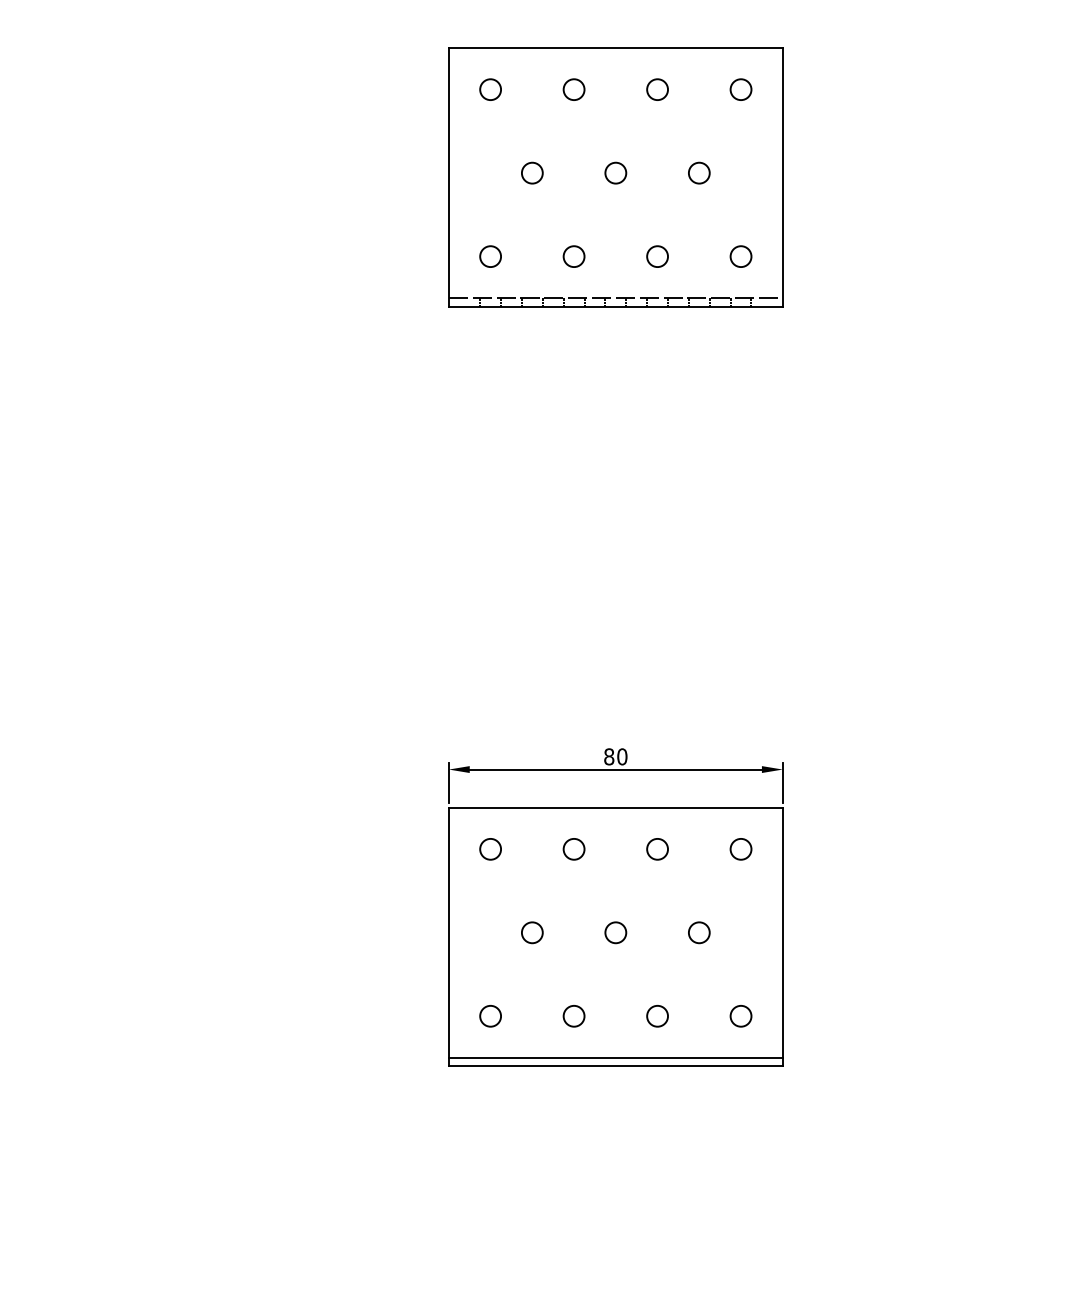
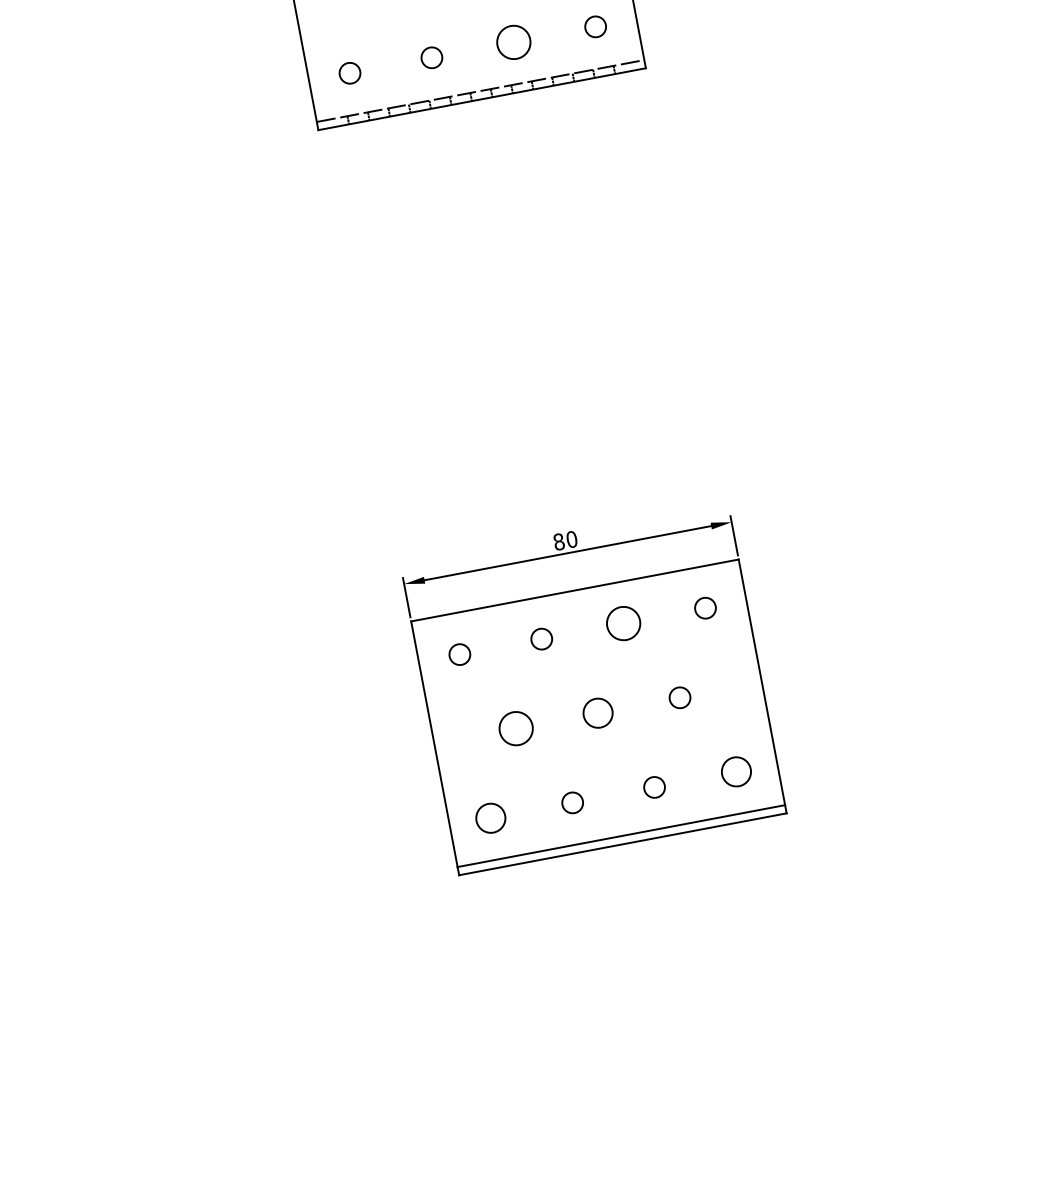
circle: (657, 256) -> (513, 42), size x1.6
circle: (657, 849) -> (623, 623), size x1.6
circle: (532, 932) -> (516, 728), size x1.6
circle: (615, 932) -> (597, 713), size x1.4
circle: (490, 1016) -> (490, 818), size x1.4
circle: (740, 1016) -> (735, 772), size x1.4

